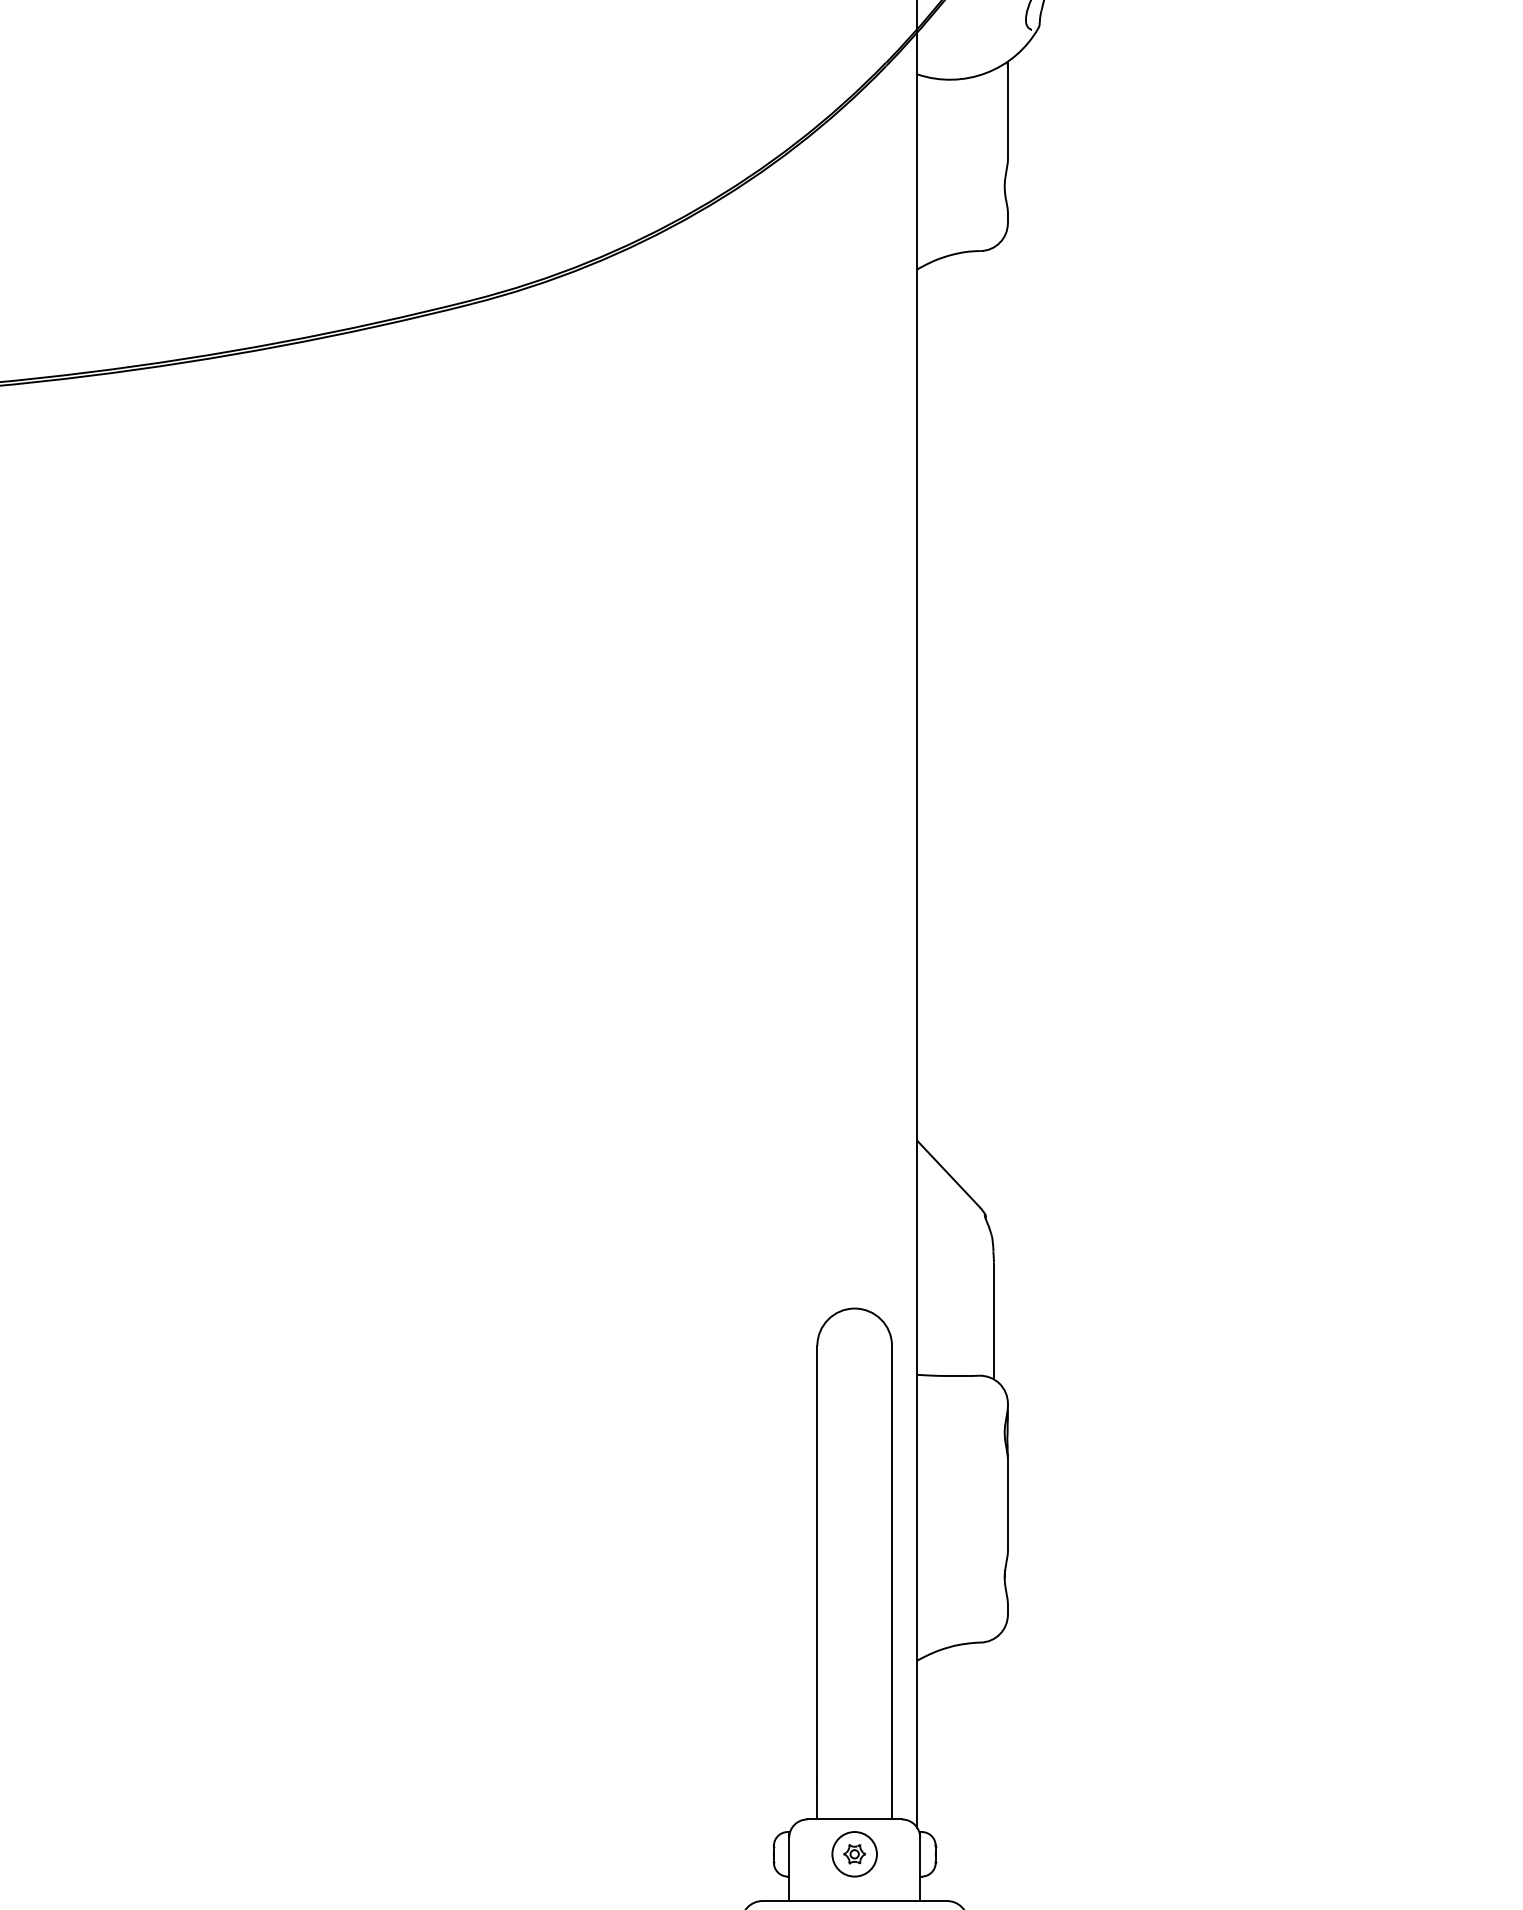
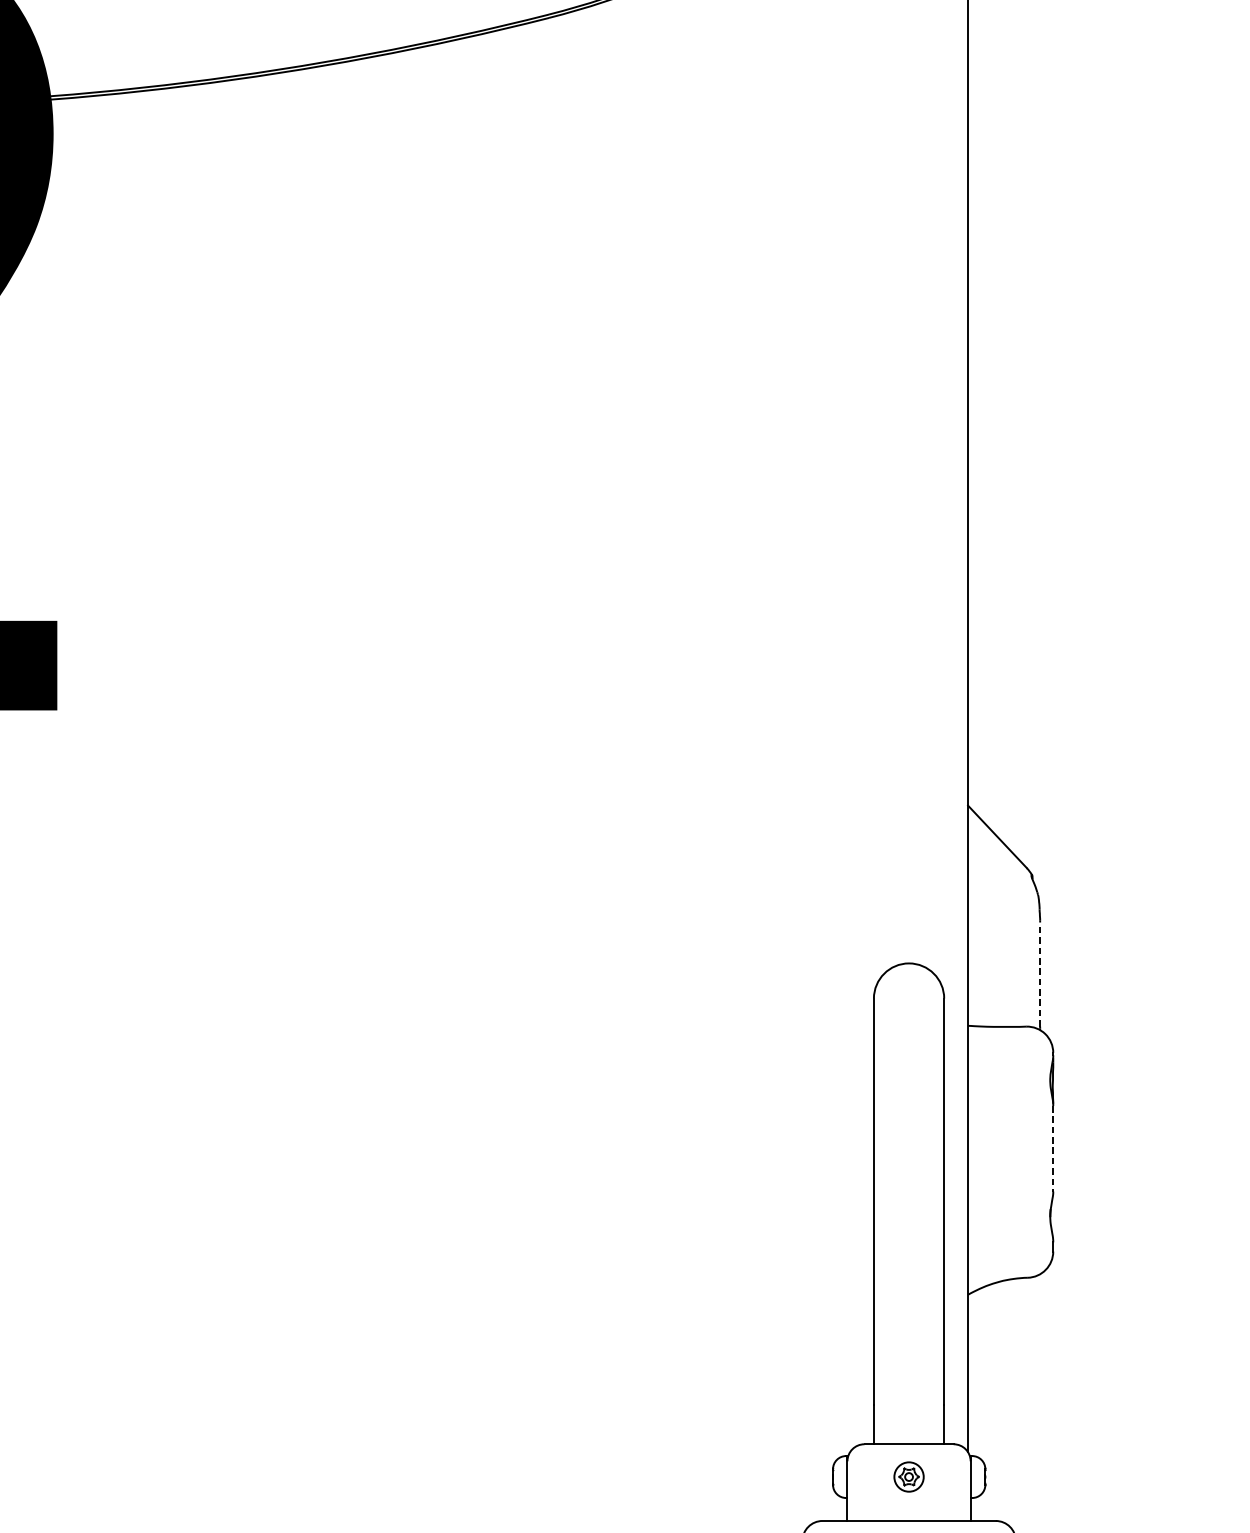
line: (993, 1319) -> (1039, 973), solid -> dashed
line: (1007, 1506) -> (1052, 1149), solid -> dashed
circle: (854, 1854) -> (908, 1477), size x0.7

